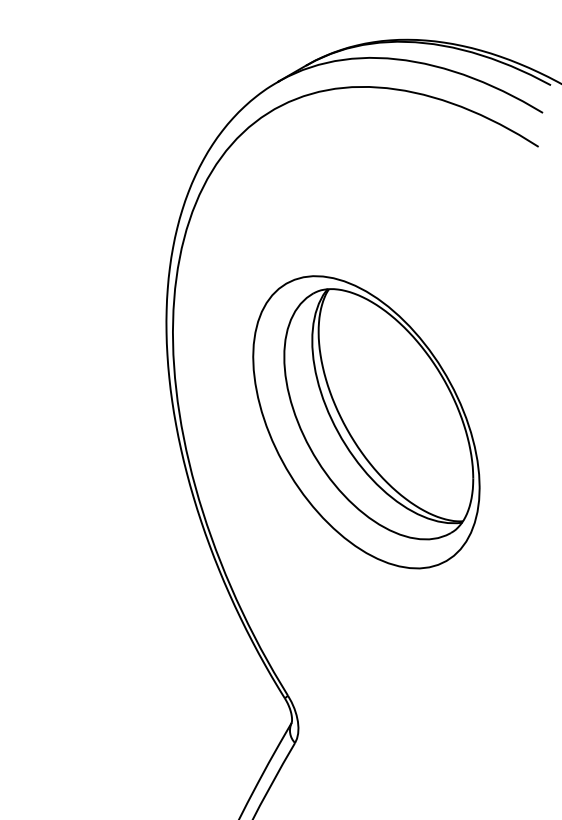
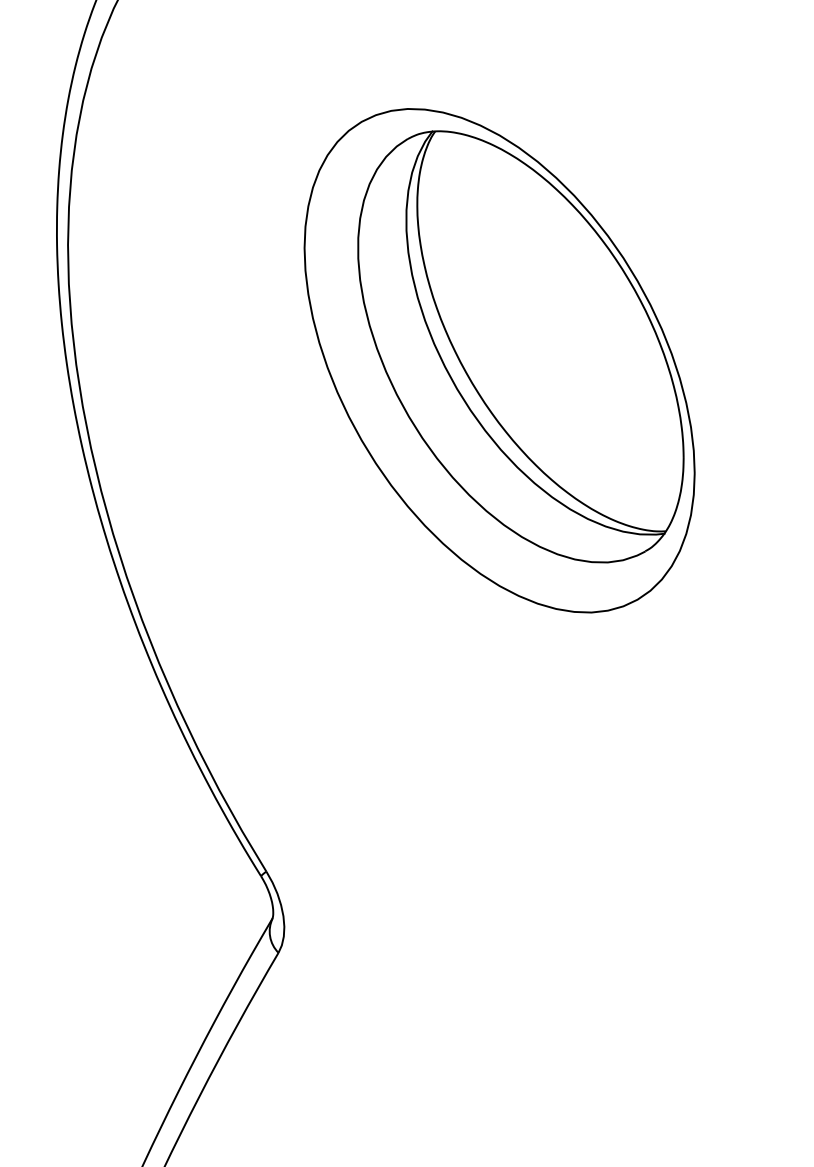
part: (366, 422) -> (499, 361), moved

